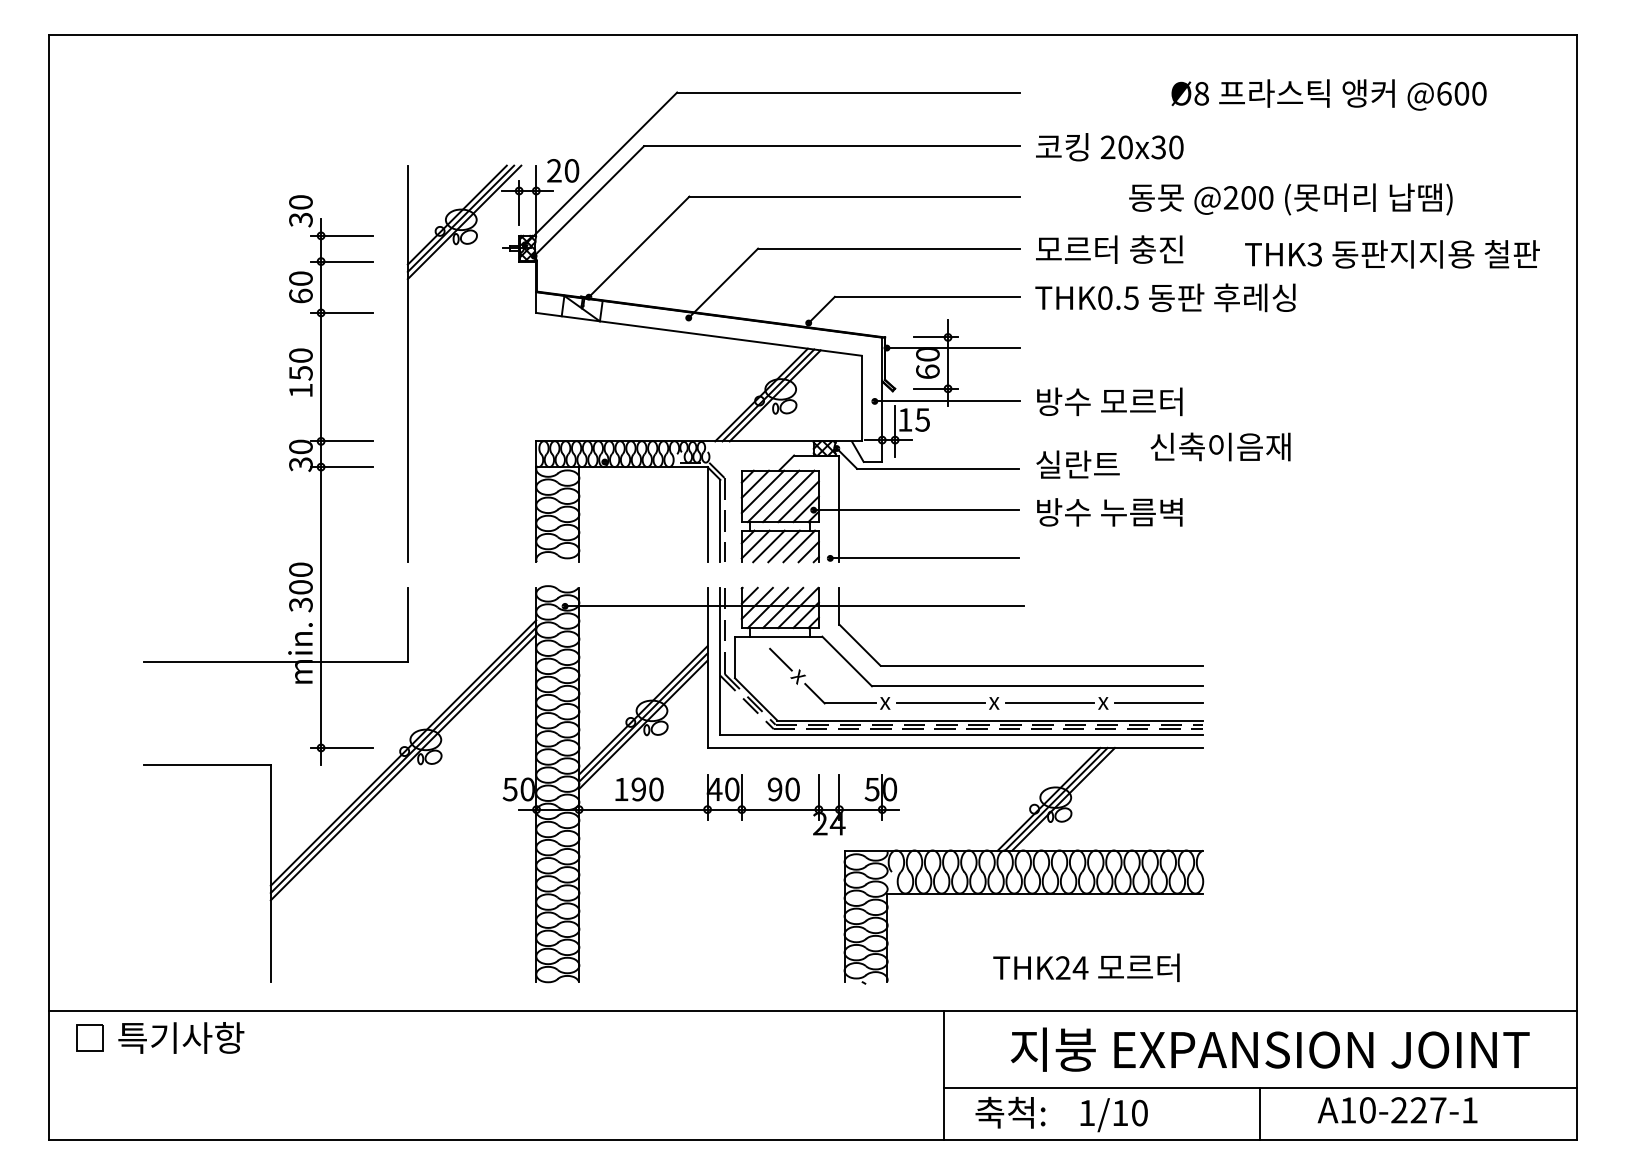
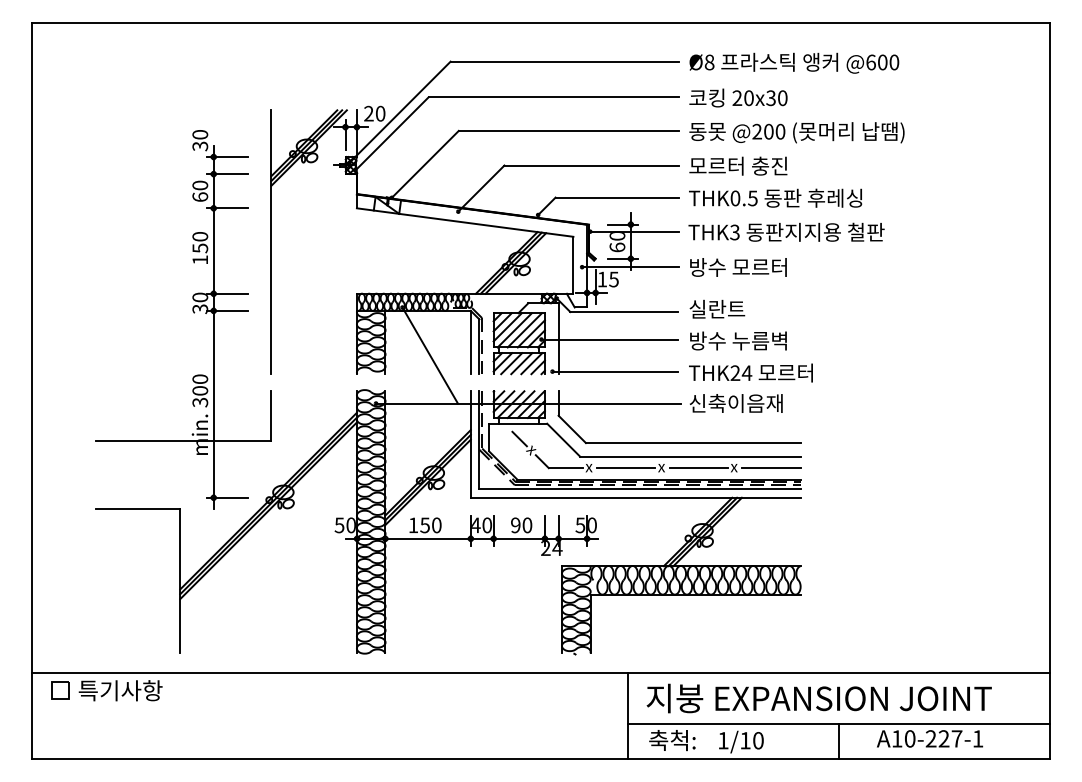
text: (1329, 93) -> (794, 62), moved
text: (1290, 199) -> (796, 132), moved
text: (1392, 253) -> (786, 231), moved
text: (1221, 446) -> (736, 403), moved
line: (645, 534) -> (429, 355), added
text: (637, 789) -> (424, 525), 190 -> 150
text: (1085, 966) -> (750, 372), moved
text: (1269, 1049) -> (818, 698), moved

